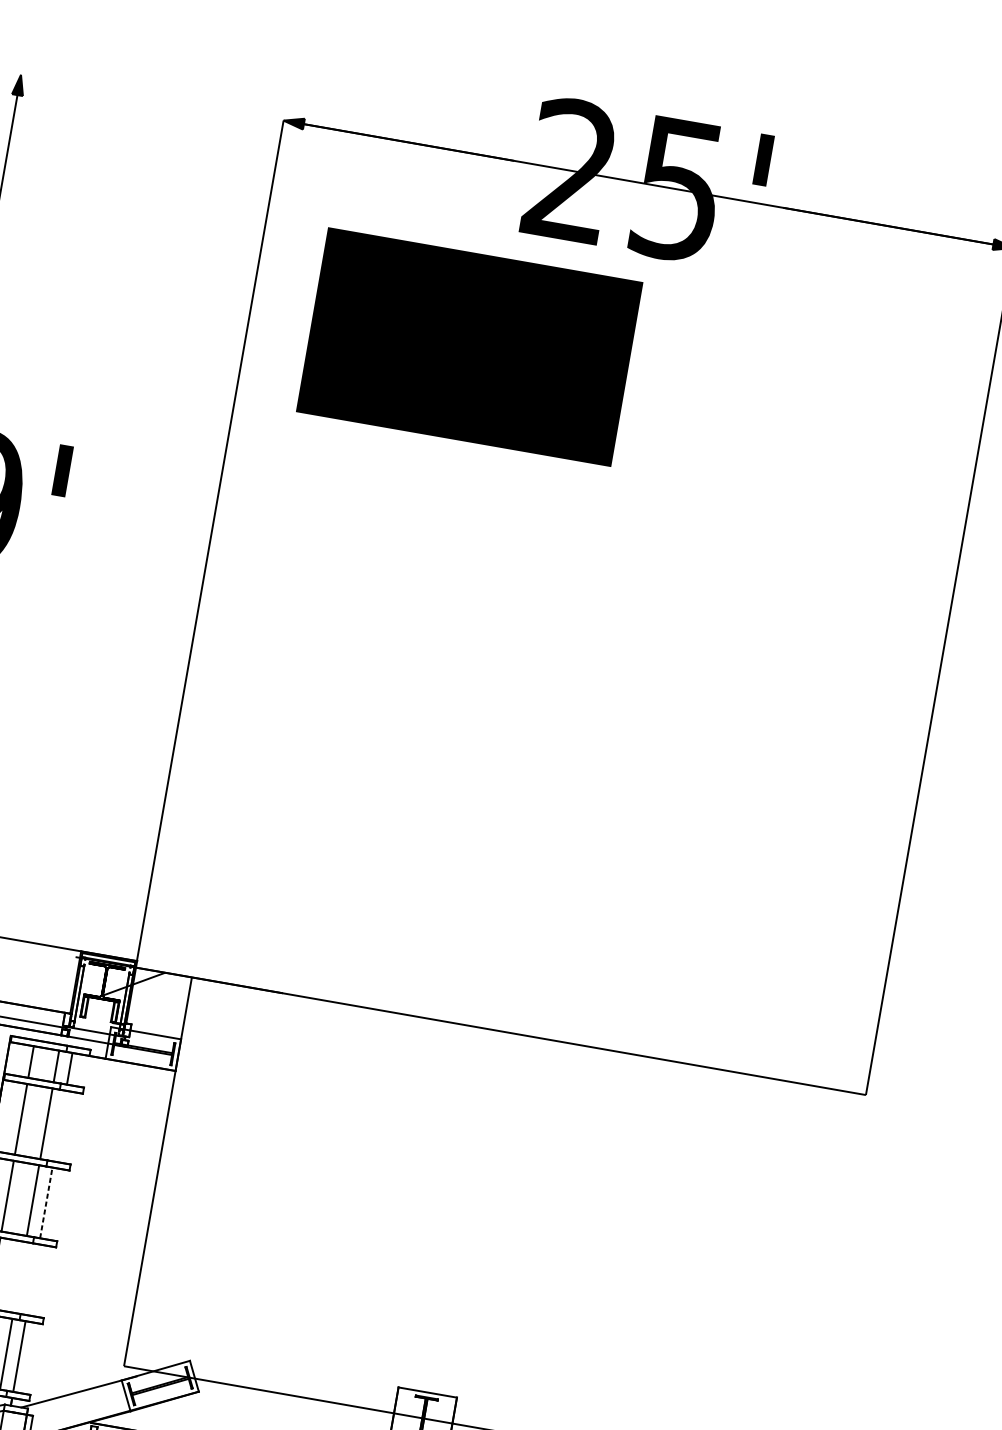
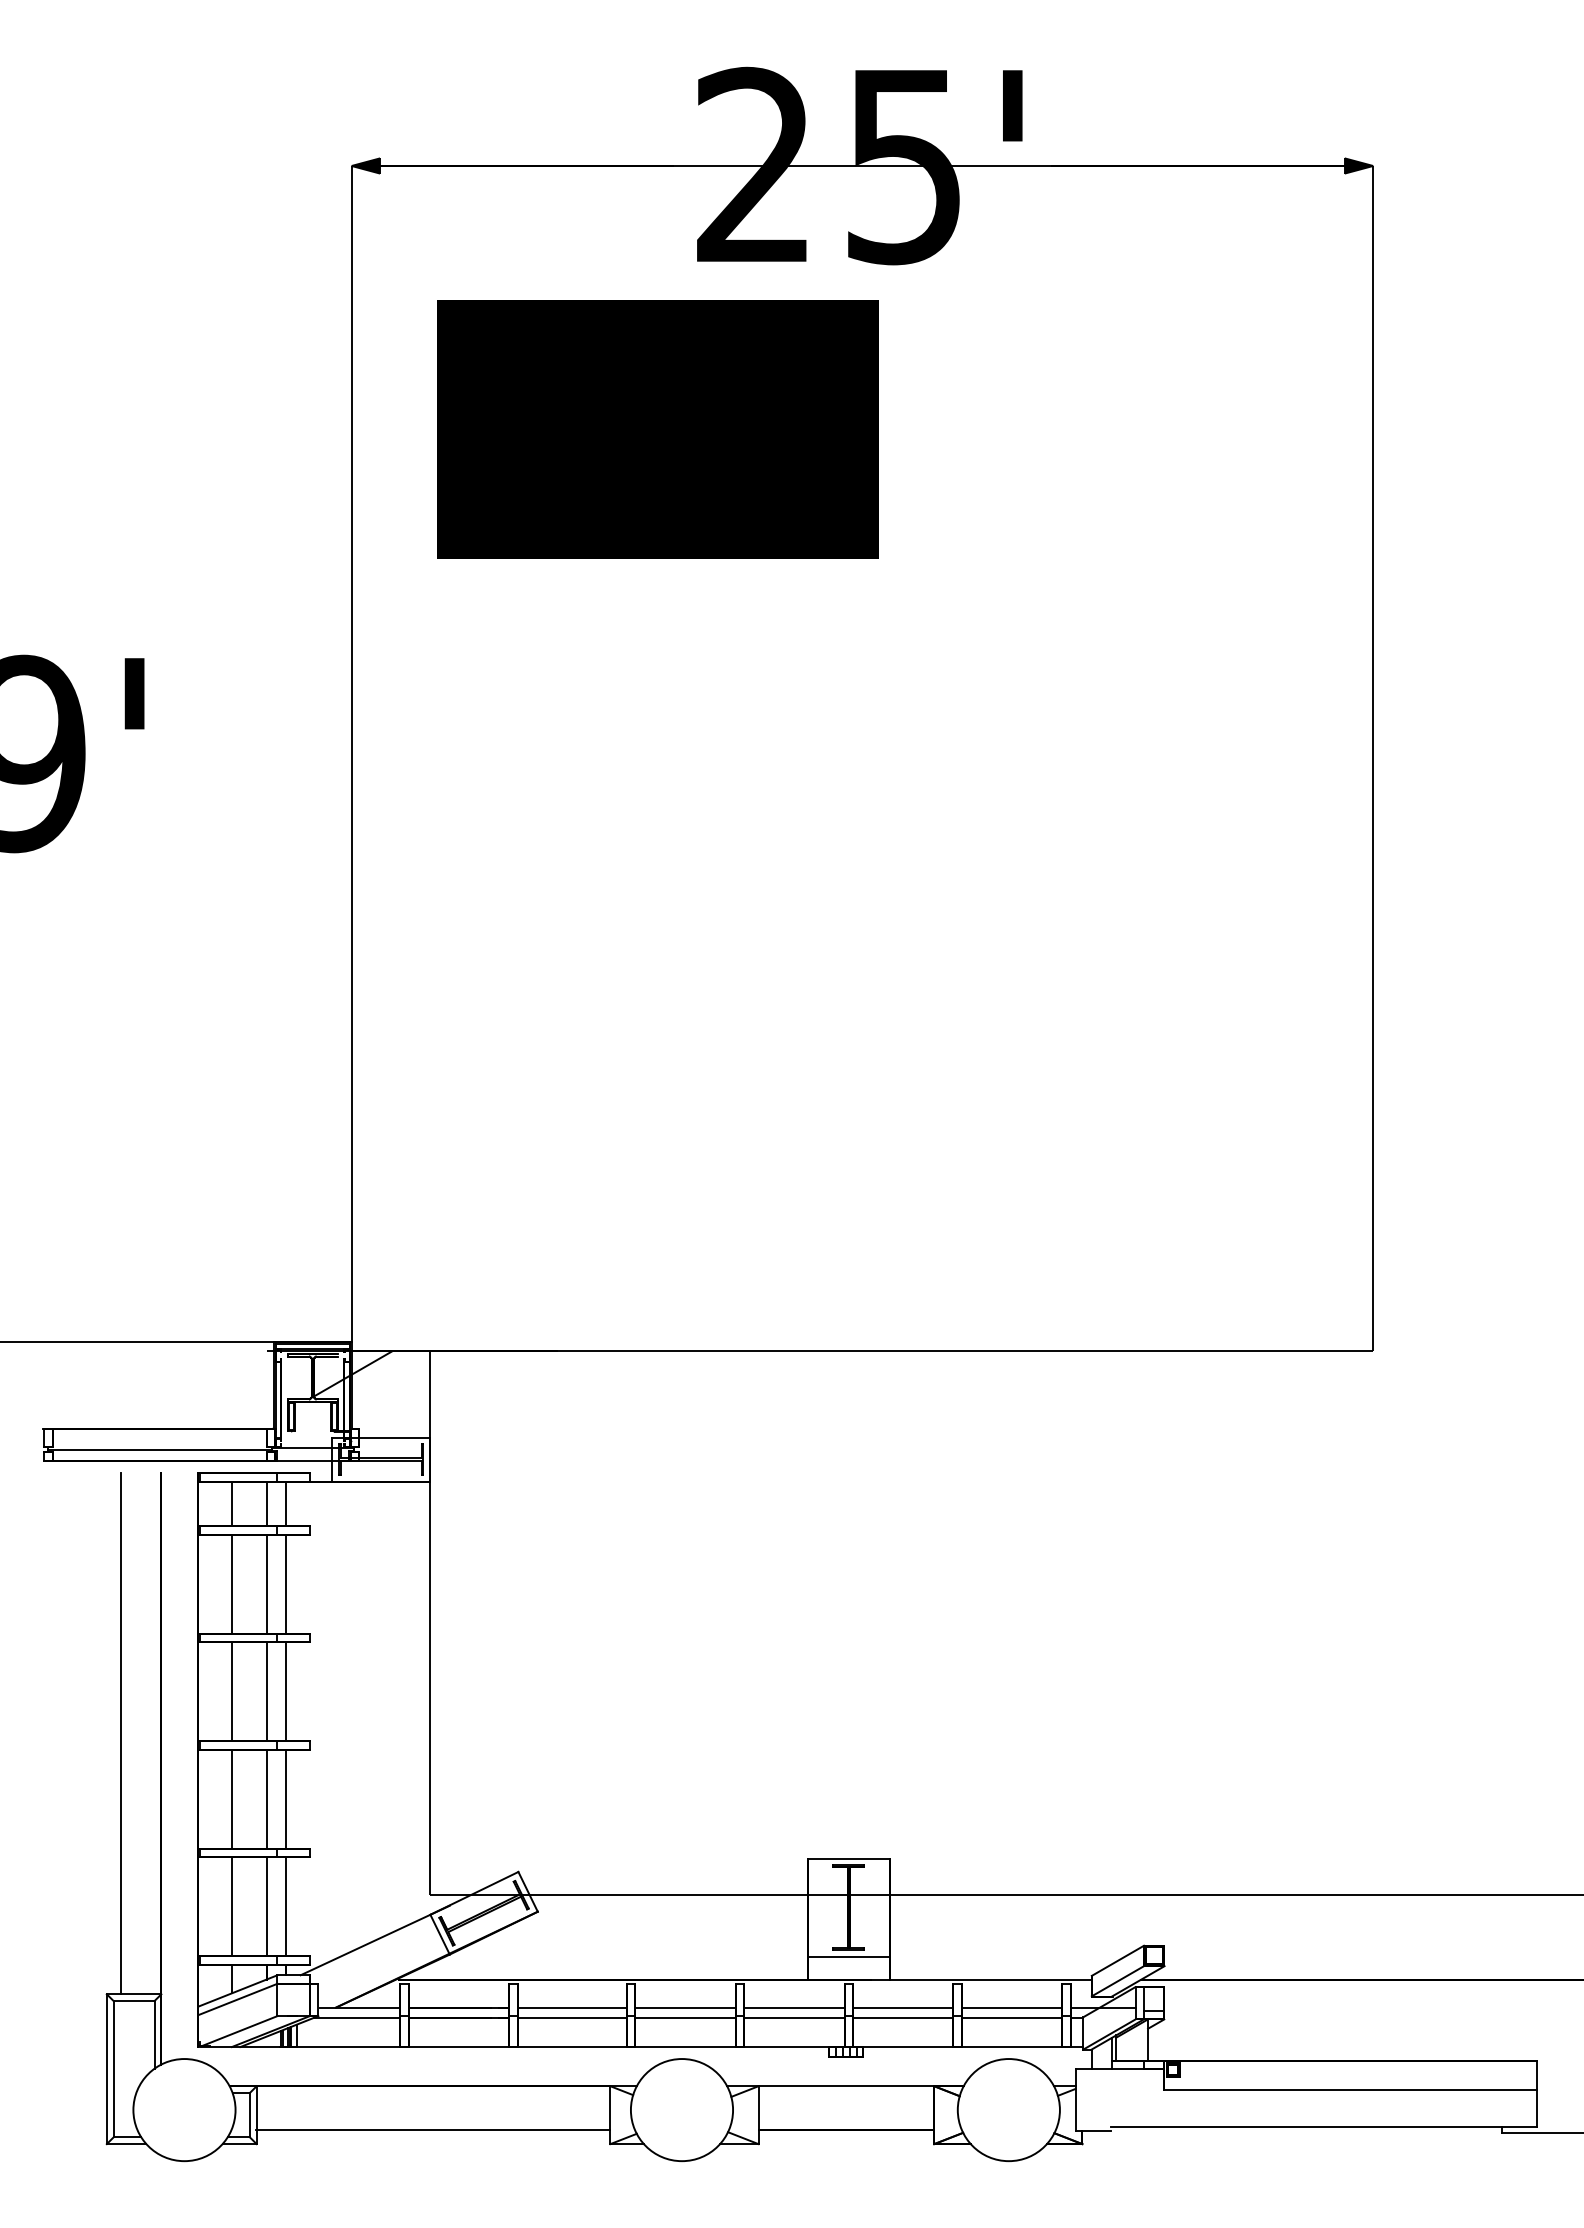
line: (59, 1125) -> (285, 1583), added
line: (45, 1202) -> (285, 1691), dashed -> solid
line: (19, 1277) -> (267, 1798), added
line: (32, 1279) -> (285, 1798), added

